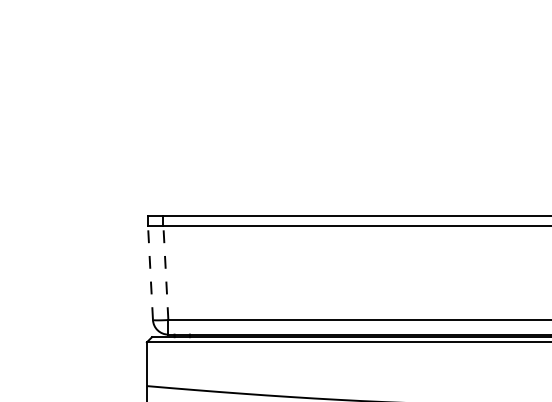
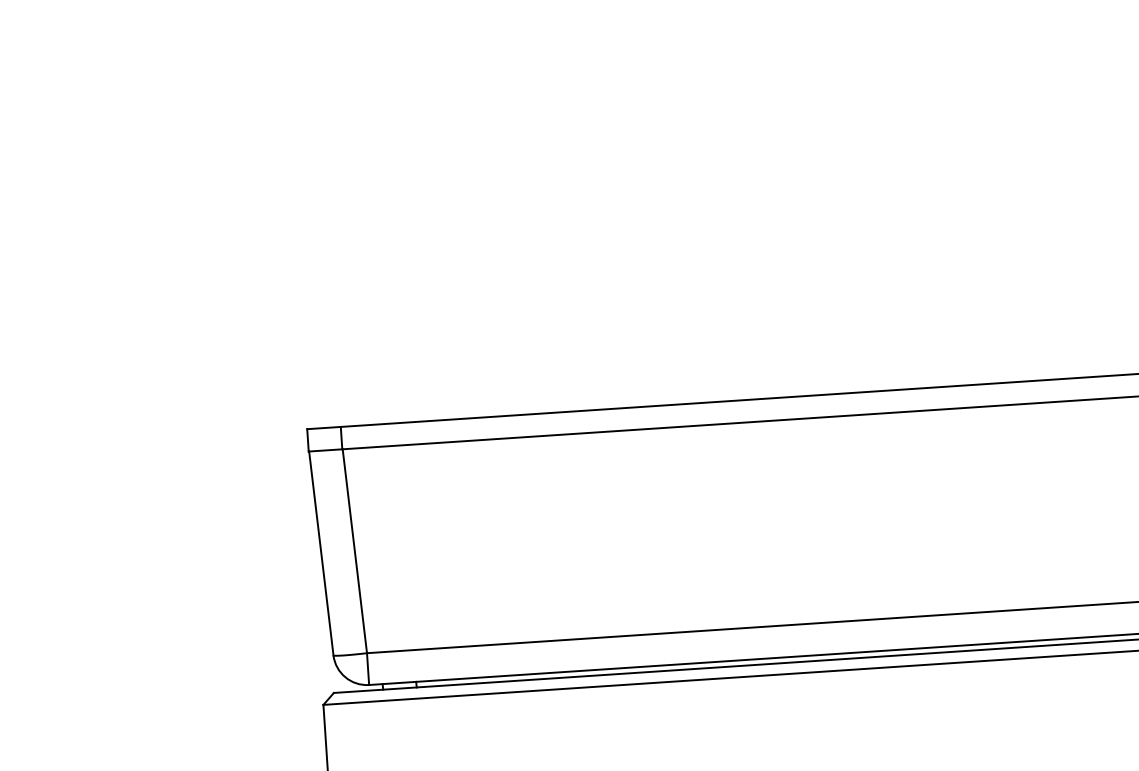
line: (150, 273) -> (321, 554), dashed -> solid
line: (165, 273) -> (354, 552), dashed -> solid

